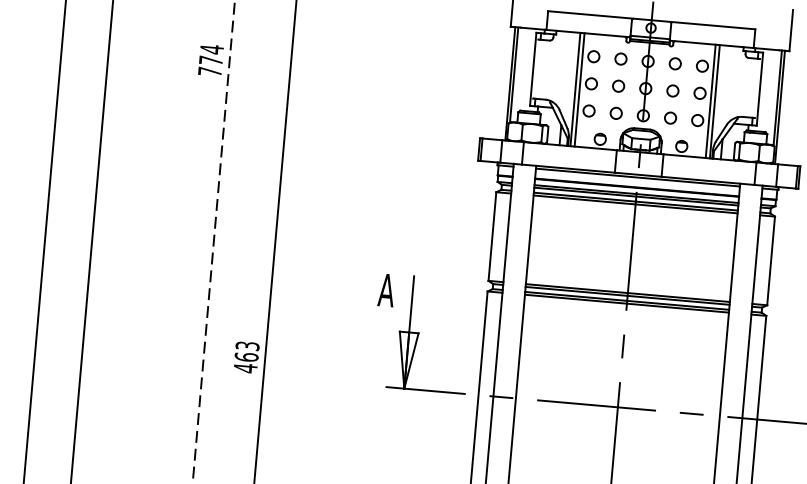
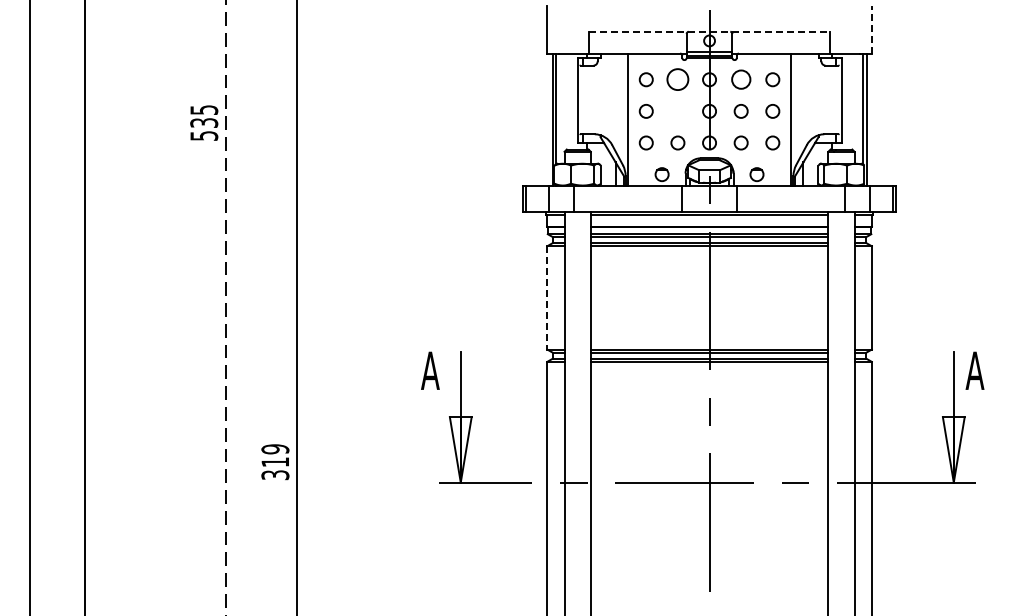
line: (651, 20) -> (709, 31), solid -> dashed
line: (790, 30) -> (871, 29), solid -> dashed
circle: (620, 58) -> (677, 79), size x1.6
text: (211, 60) -> (204, 122), 774 -> 535
circle: (674, 63) -> (740, 79), size x1.4
circle: (618, 86) -> (677, 111), removed
line: (579, 89) -> (633, 119), removed
line: (710, 101) -> (785, 119), removed
line: (492, 236) -> (547, 297), solid -> dashed
text: (246, 357) -> (275, 462), 463 -> 319

